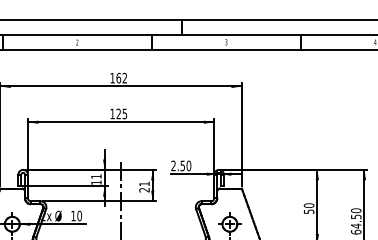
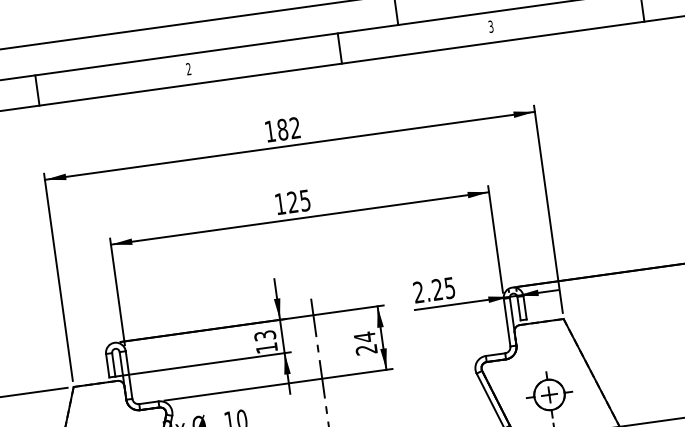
text: (118, 77) -> (282, 128), 162 -> 182
text: (185, 165) -> (442, 288), 2.50 -> 2.25
text: (96, 176) -> (265, 335), 11 -> 13
text: (144, 183) -> (364, 336), 21 -> 24

